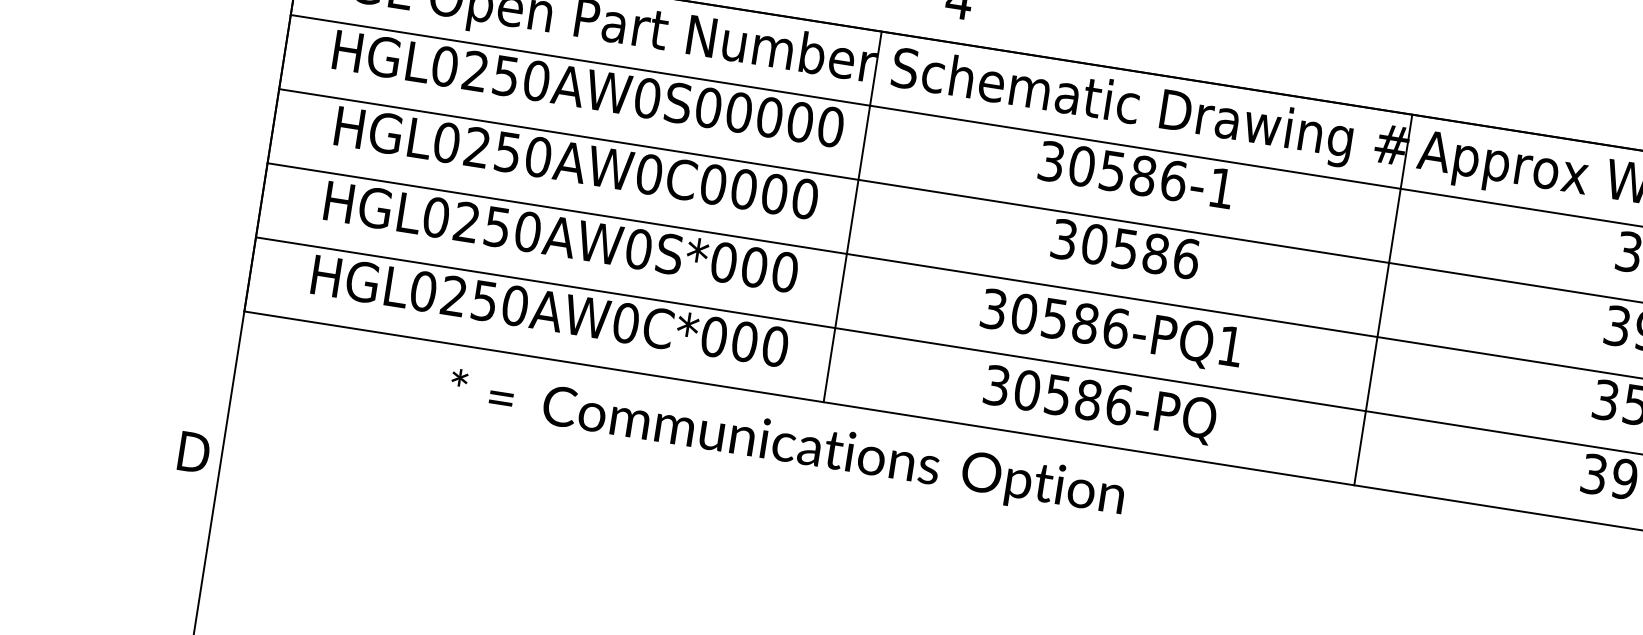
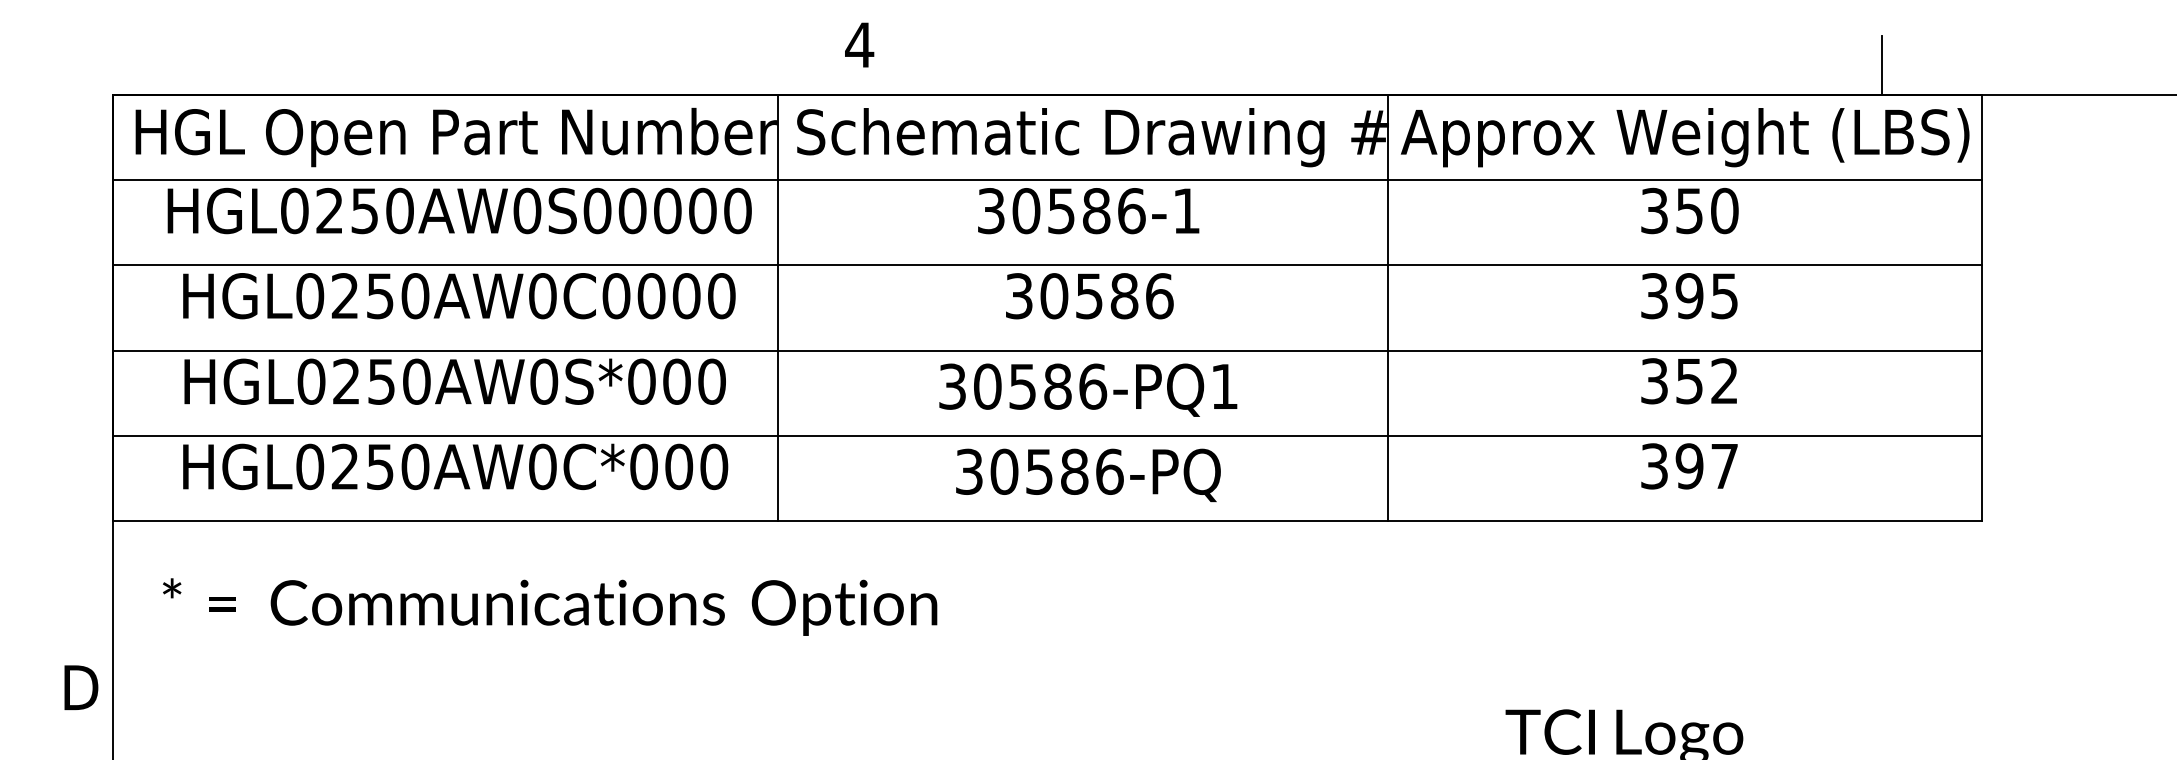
text: (786, 445) -> (550, 606), moved

